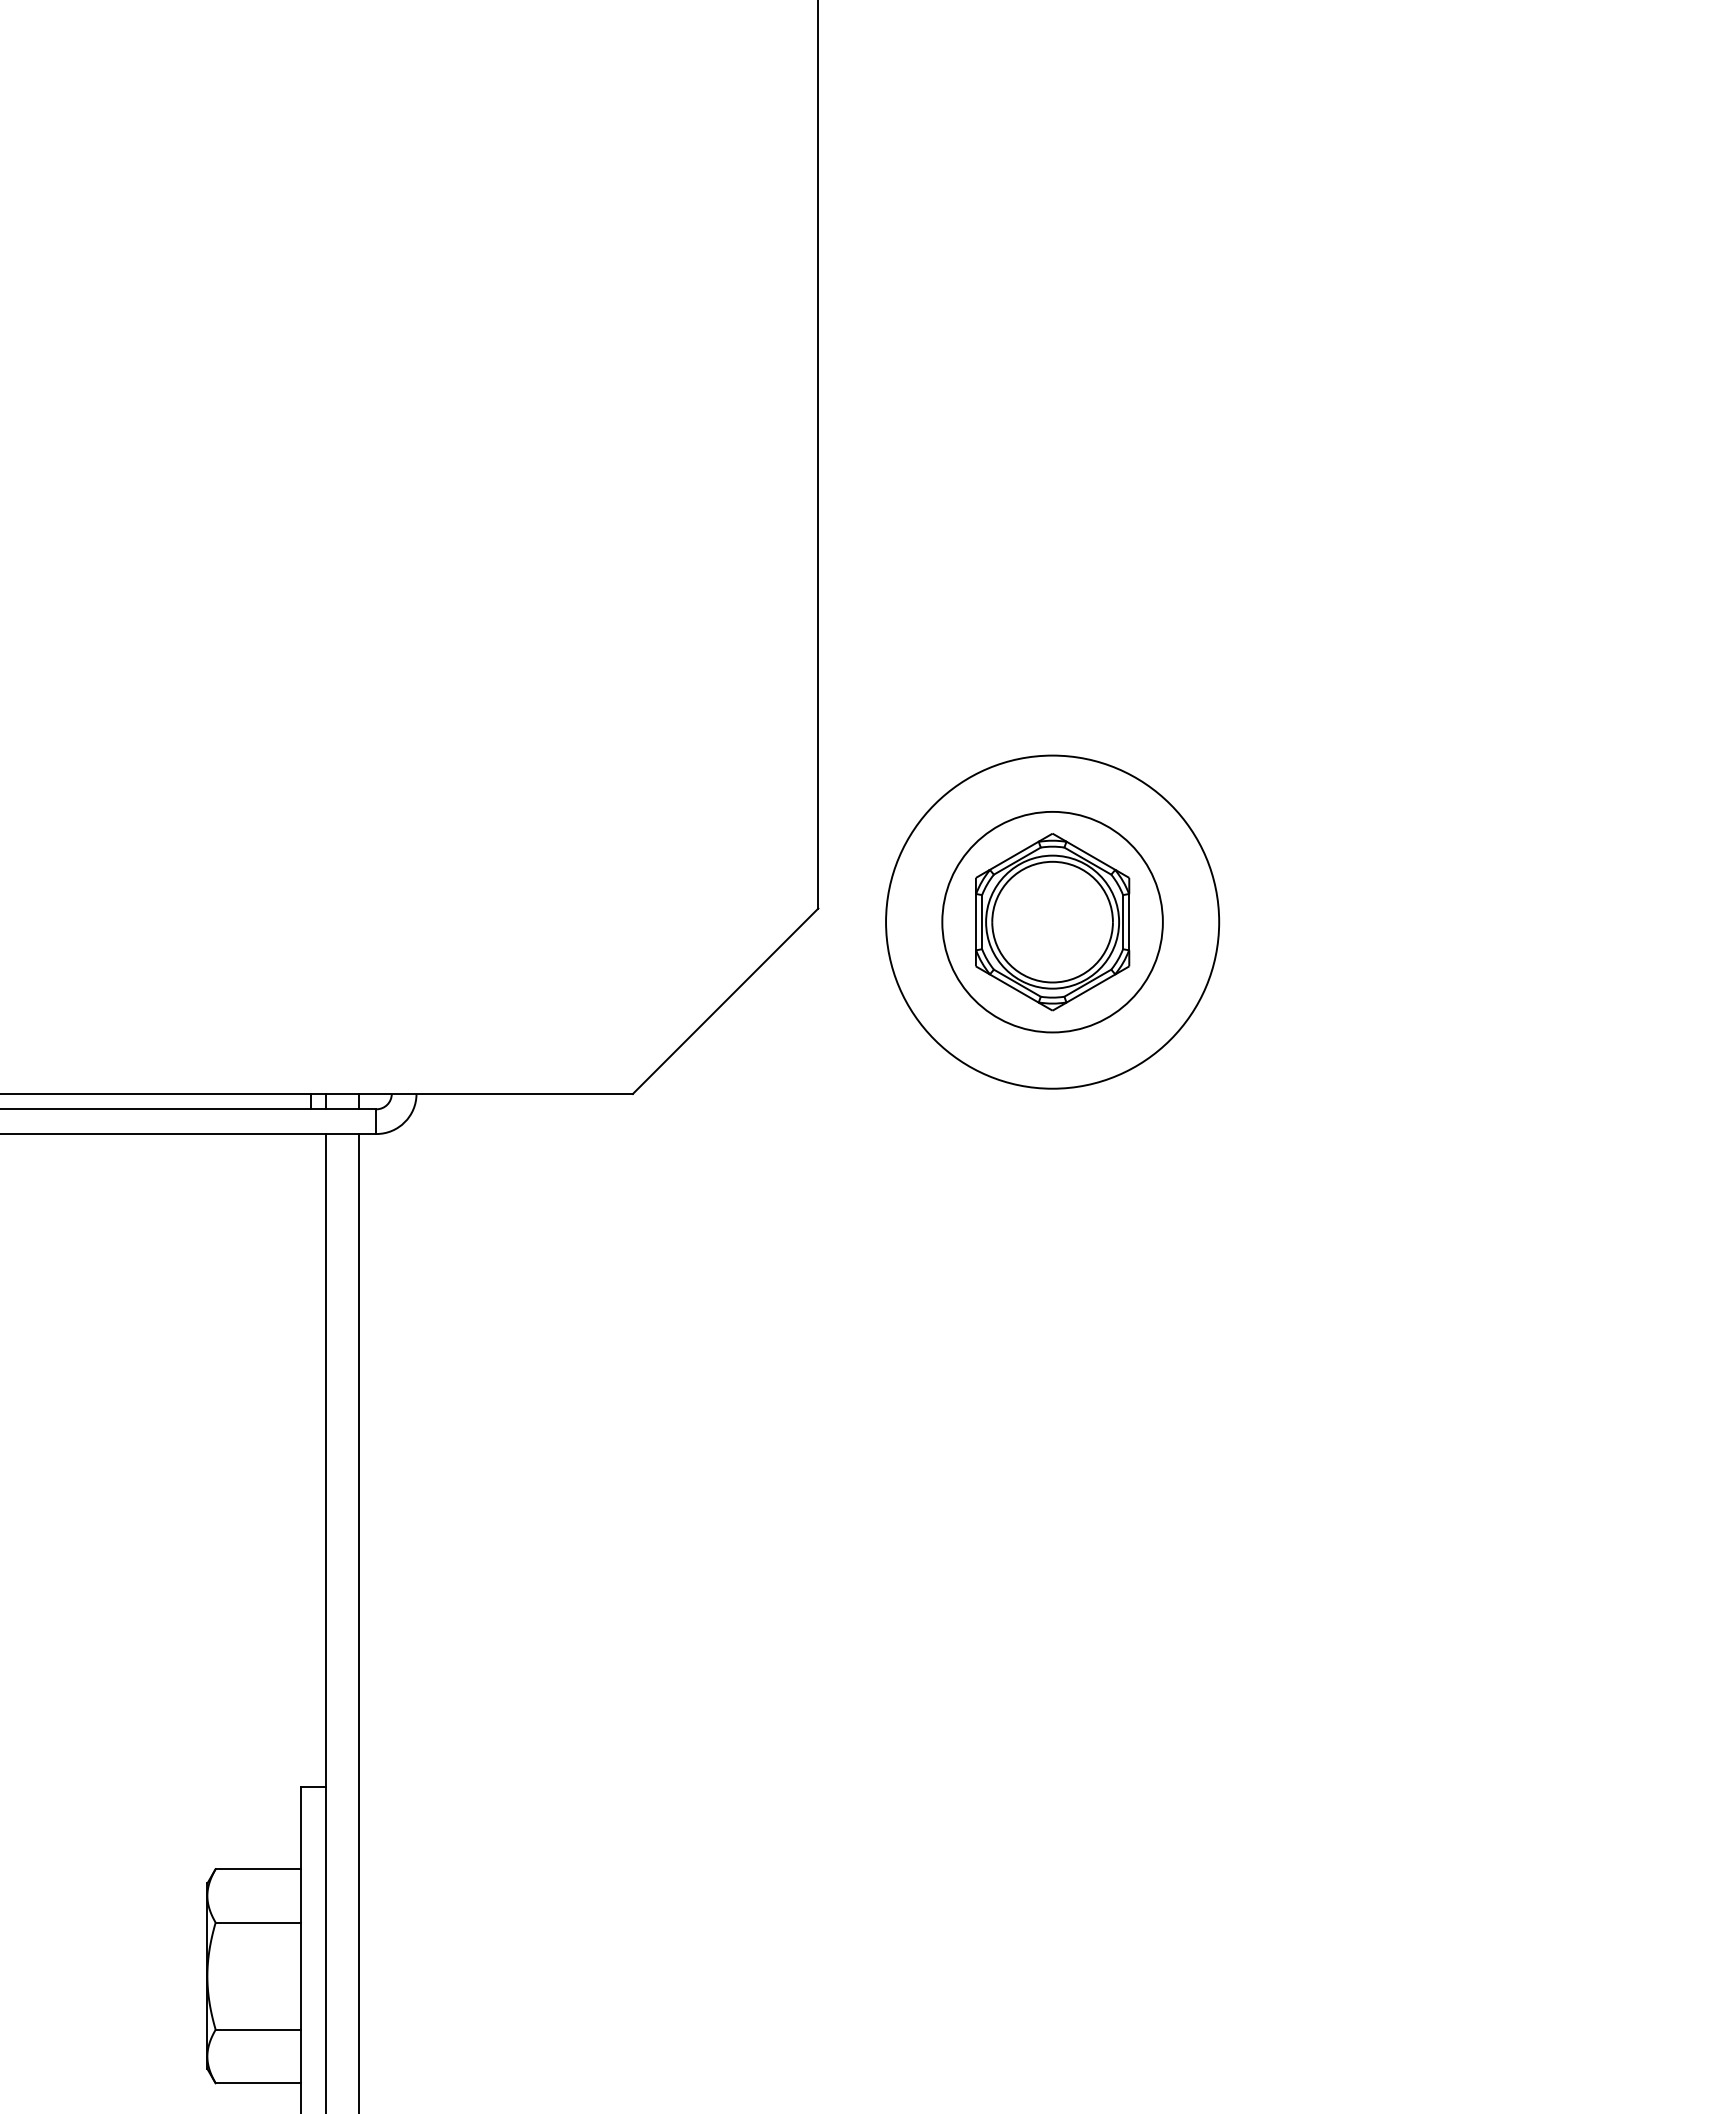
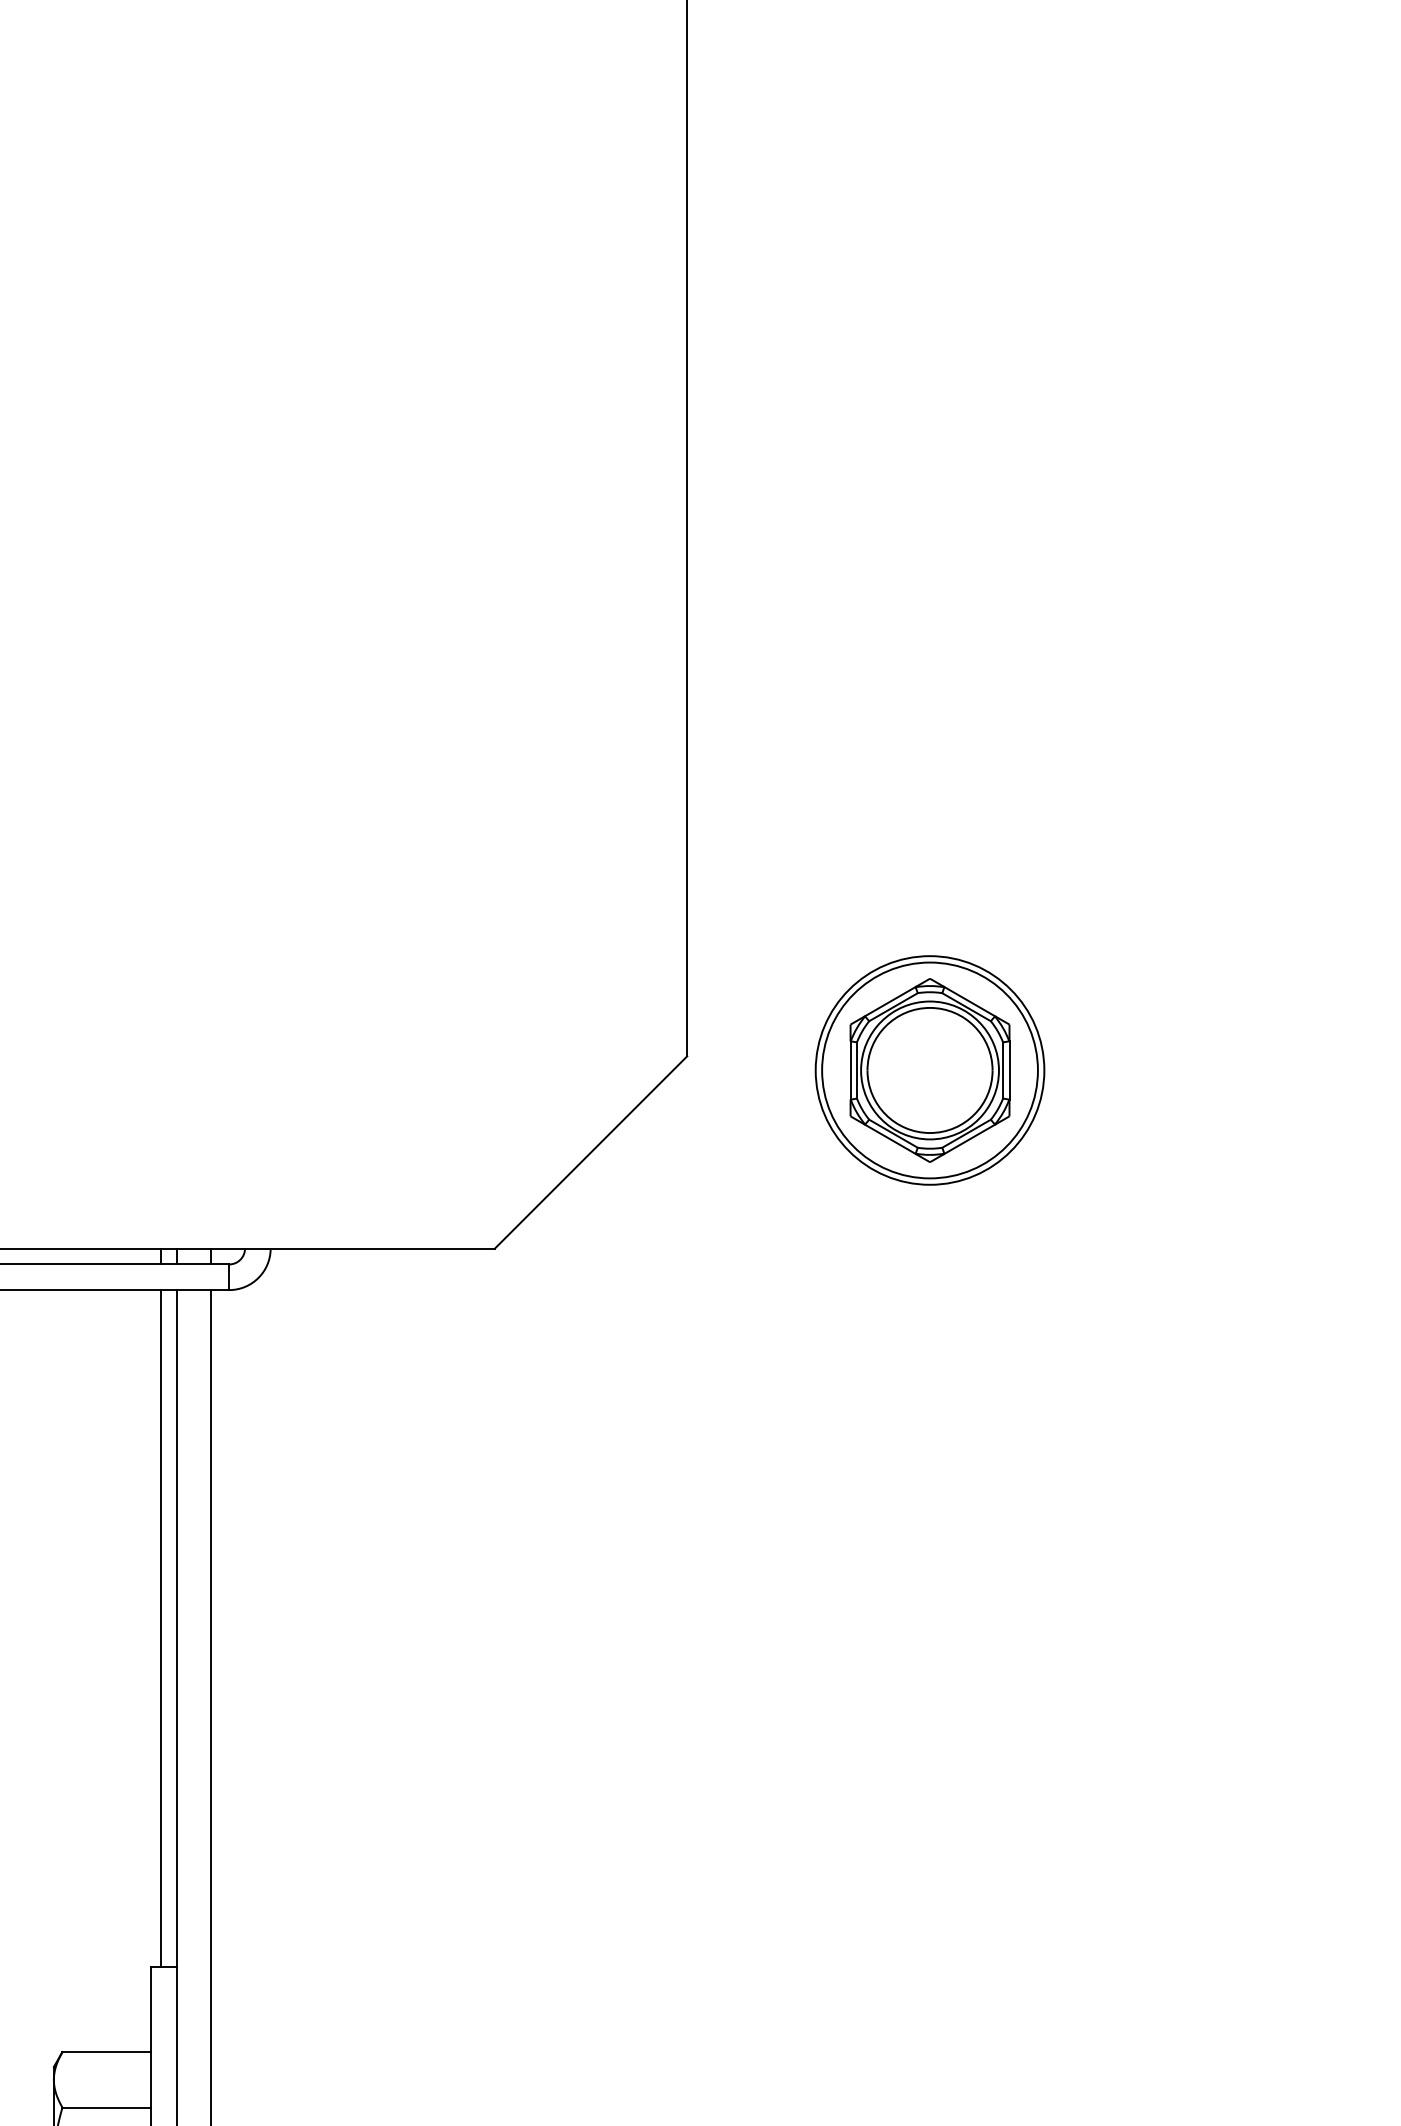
circle: (1052, 922) -> (929, 1070), size x0.62
line: (310, 1460) -> (160, 1628), added

